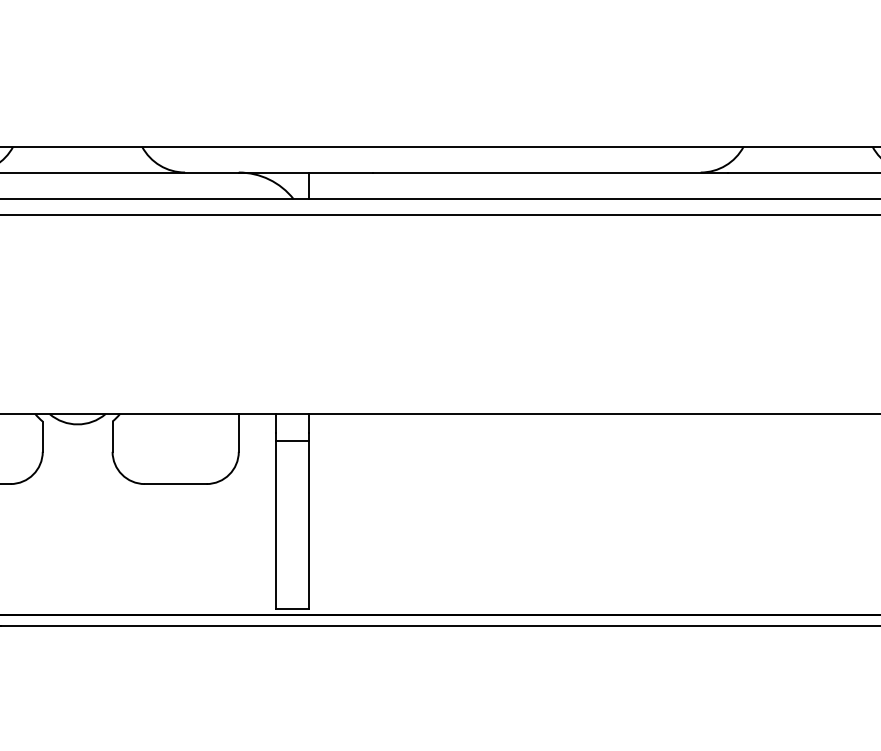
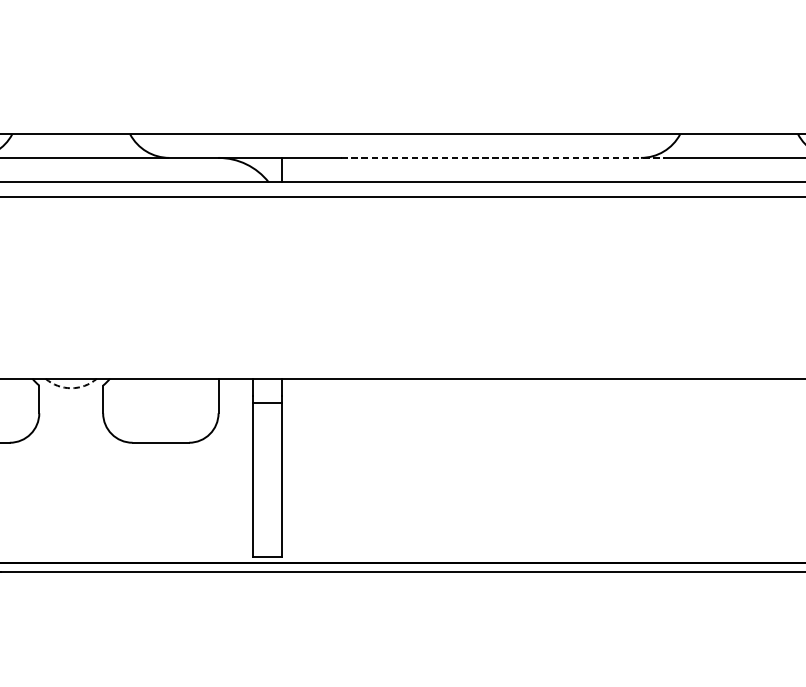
line: (550, 172) -> (503, 157), solid -> dashed
arc: (77, 424) -> (71, 388), solid -> dashed

